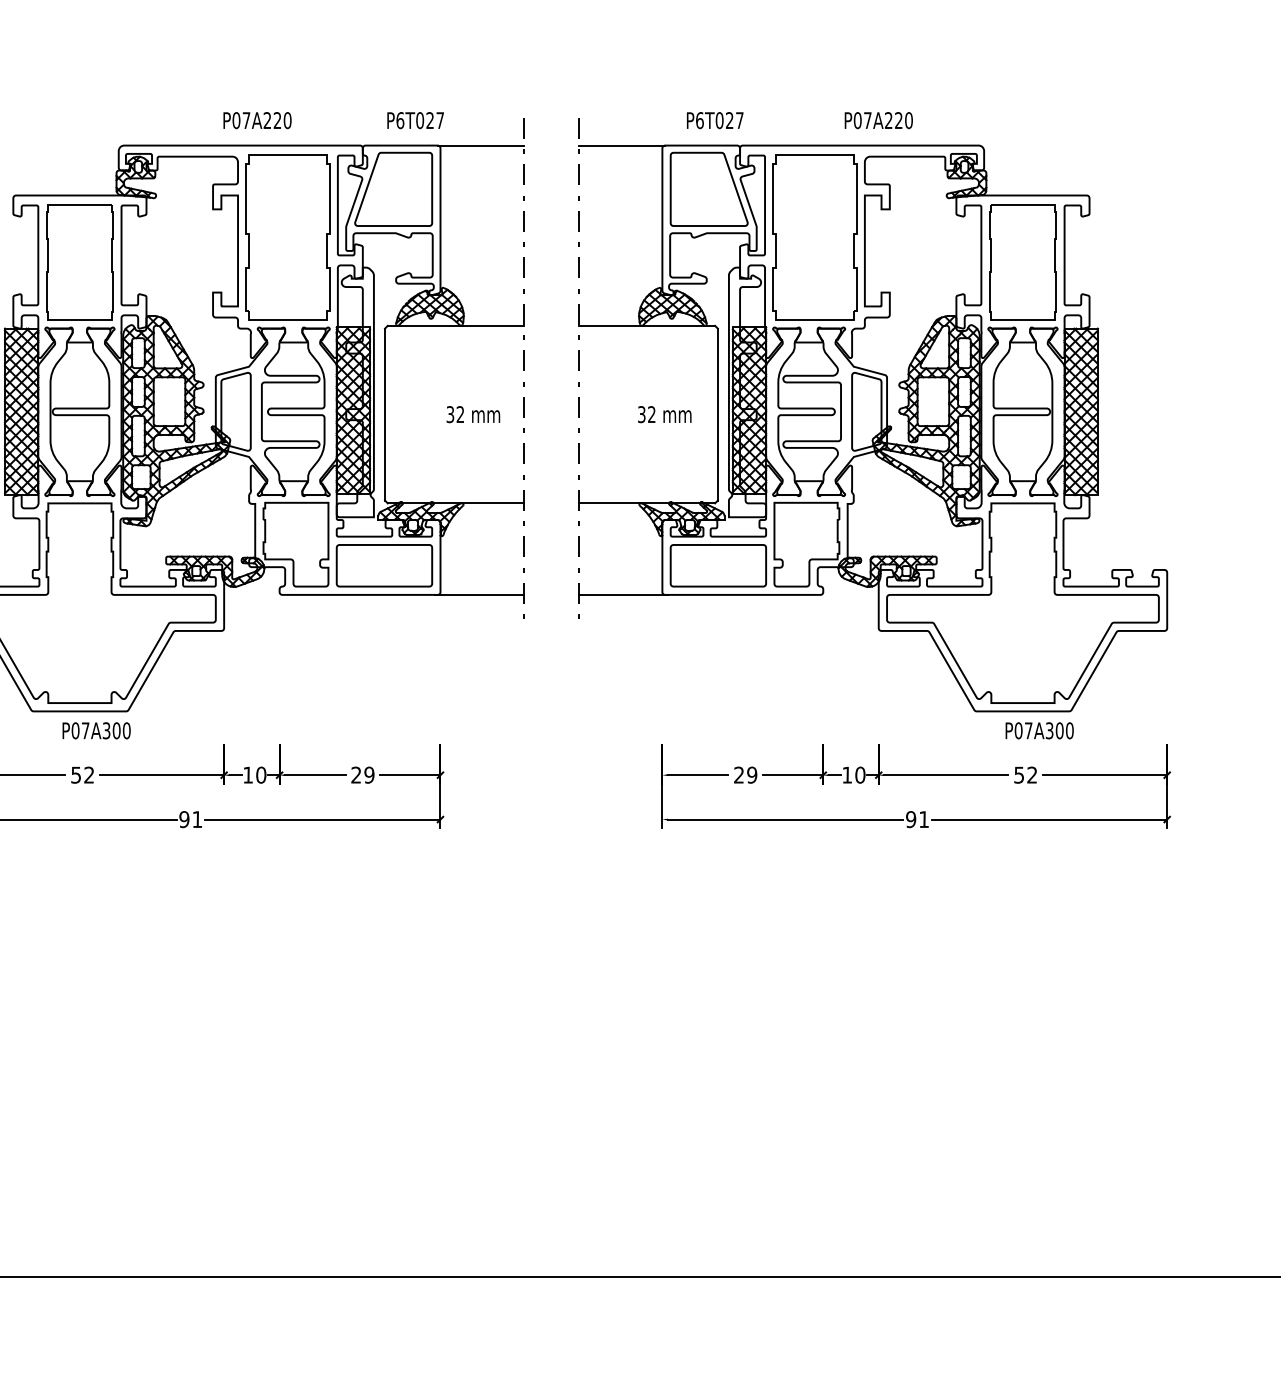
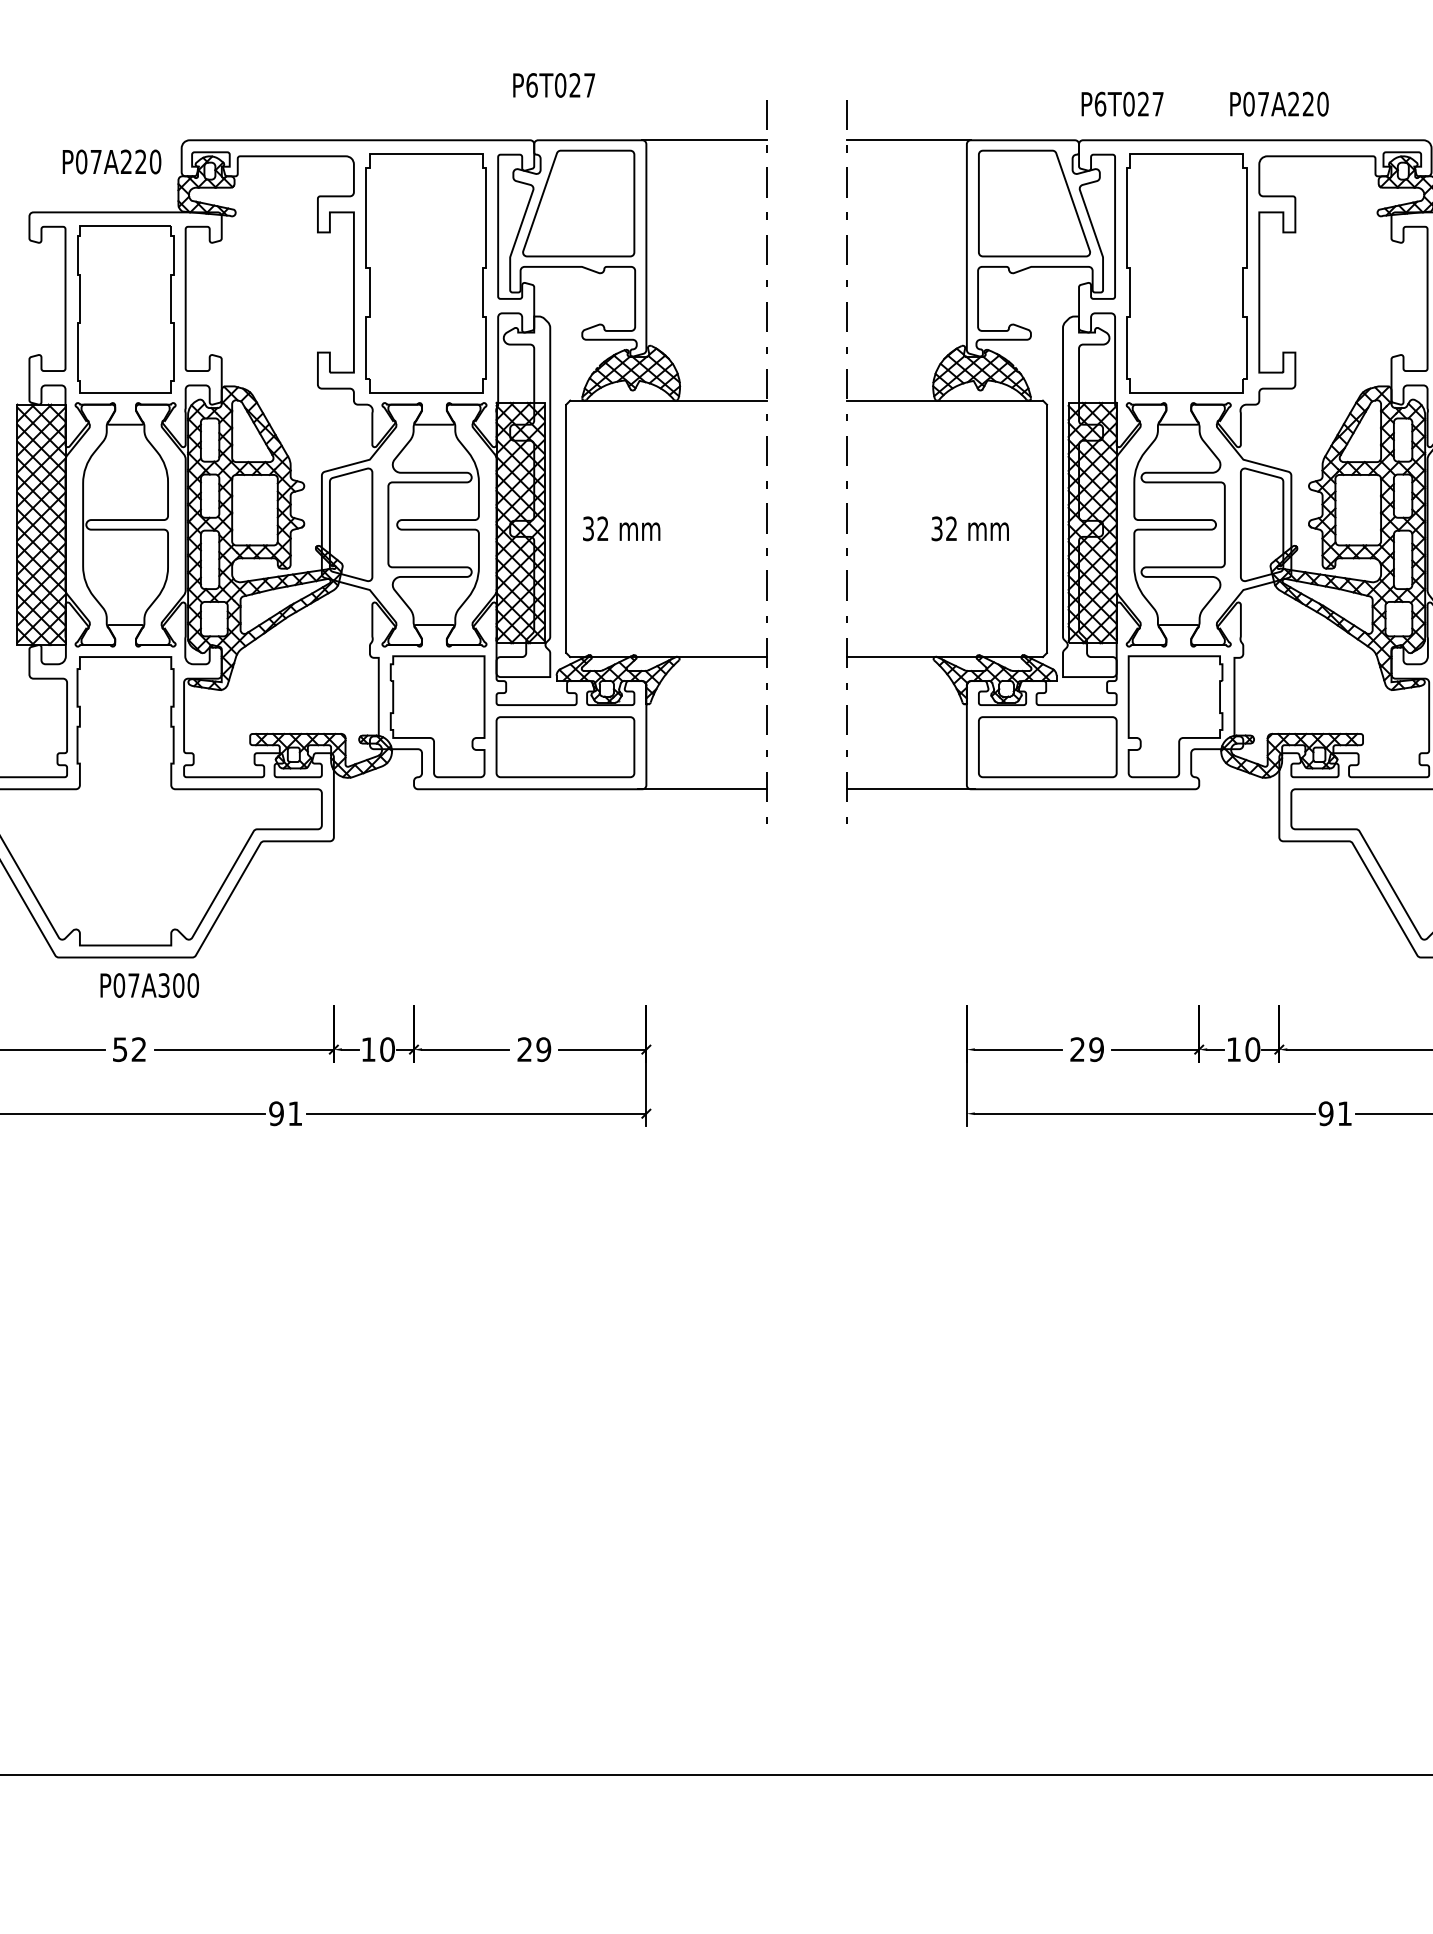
text: (257, 120) -> (111, 161), moved
text: (415, 120) -> (553, 85), moved
text: (715, 120) -> (1122, 104), moved
text: (473, 414) -> (621, 528), moved

